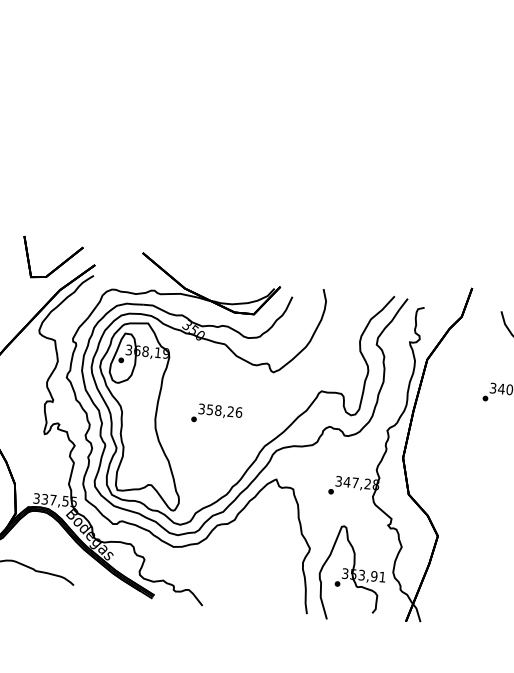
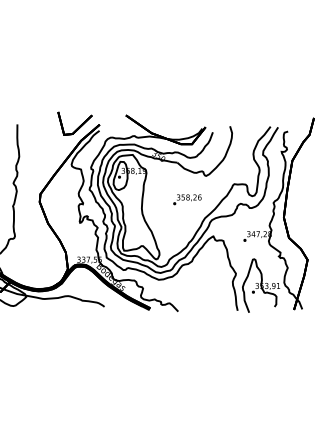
text: (217, 414) -> (187, 199), moved

